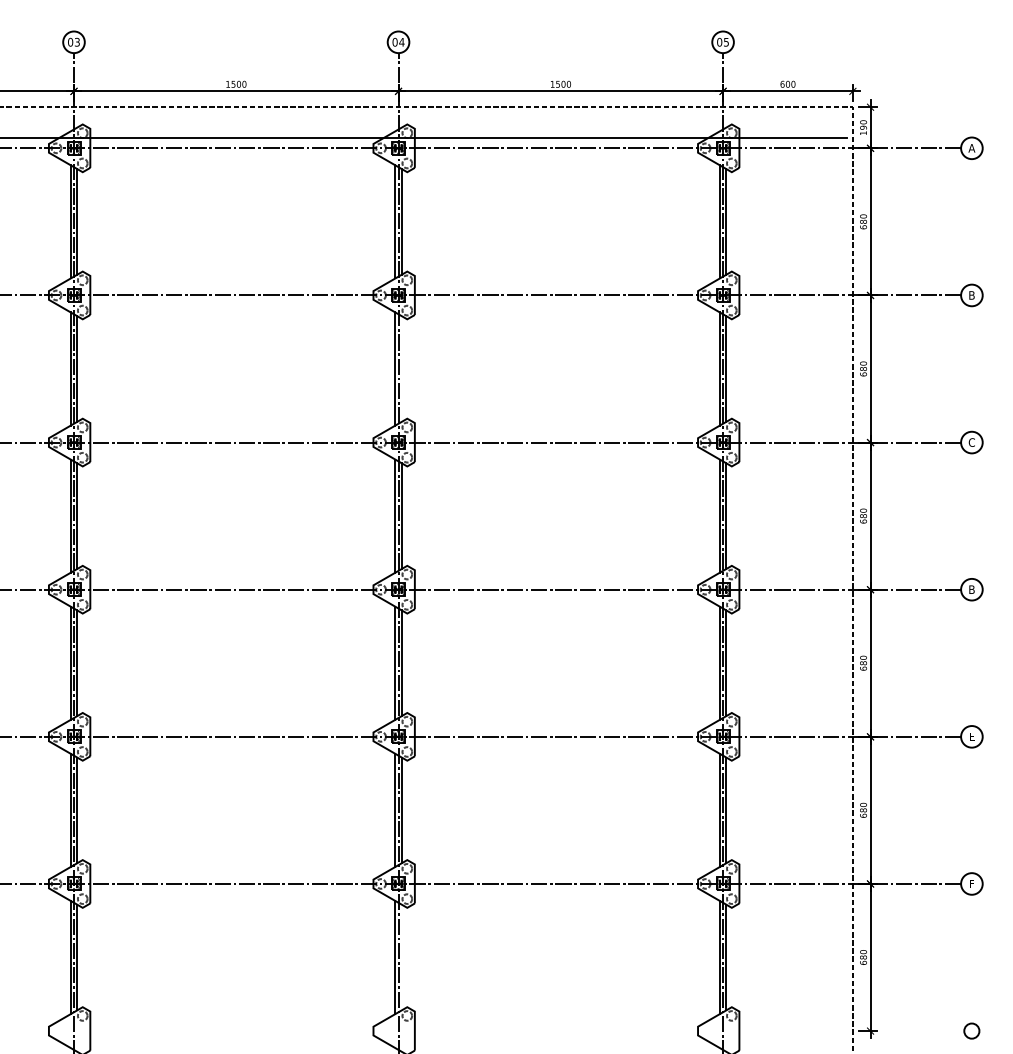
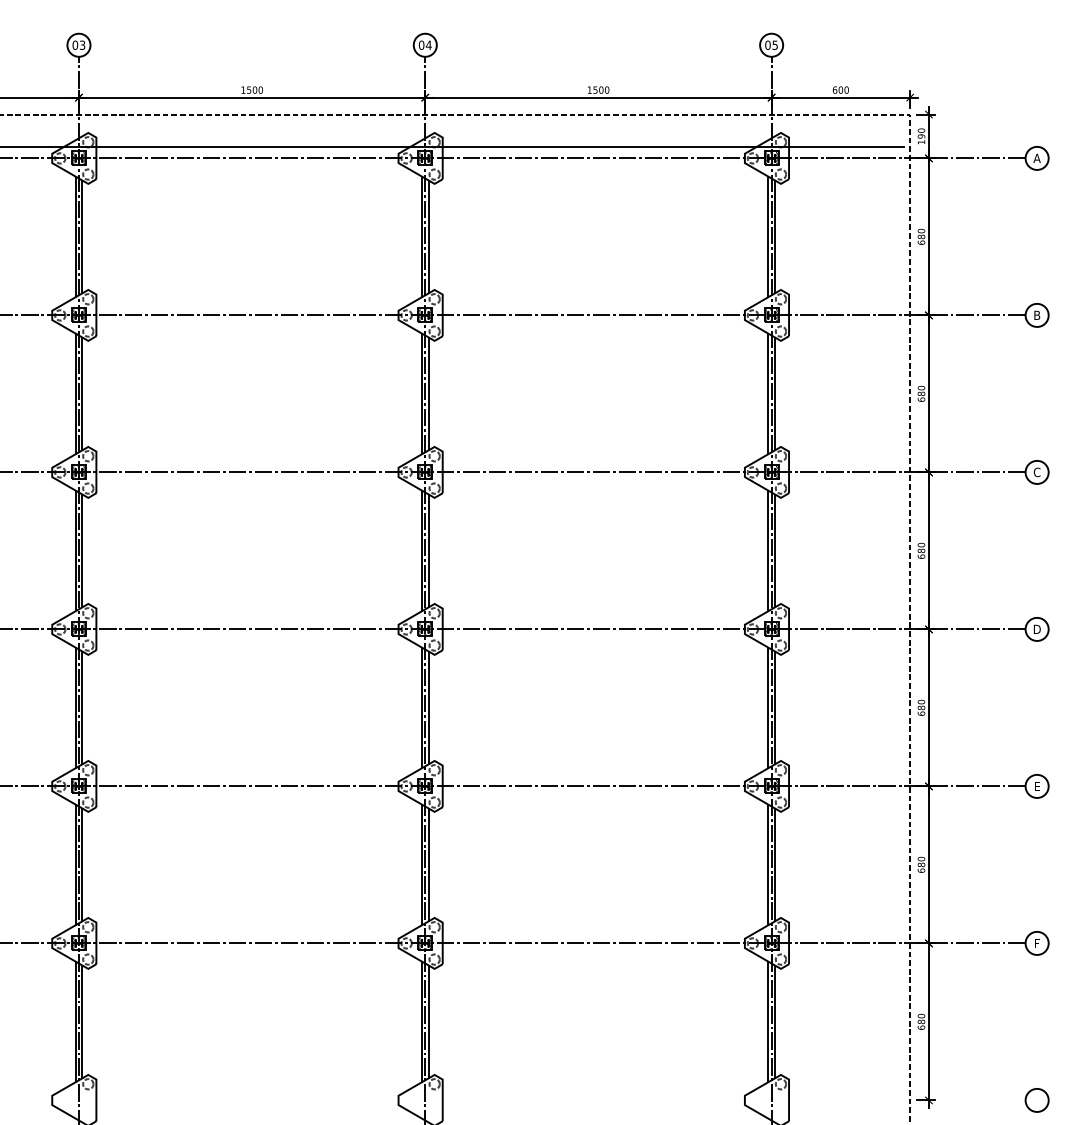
line: (401, 368) -> (428, 393), added
text: (971, 589) -> (1036, 629), B -> D
line: (401, 957) -> (428, 1021), added
circle: (971, 1031) -> (1036, 1100), size x1.43

